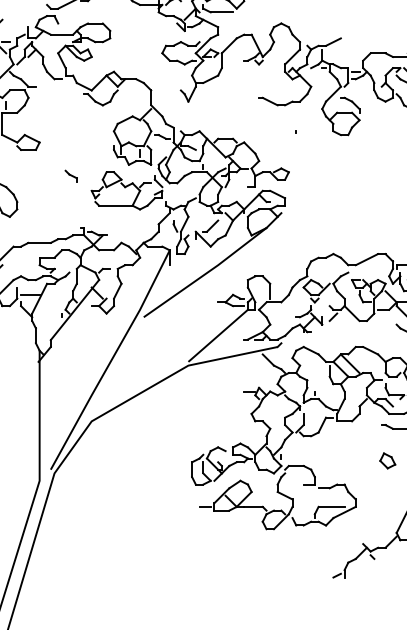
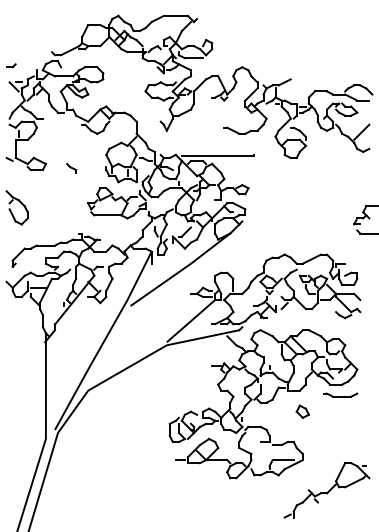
line: (250, 132) -> (217, 155), added
part: (71, 176) -> (71, 168), moved
part: (387, 460) -> (302, 411), moved

